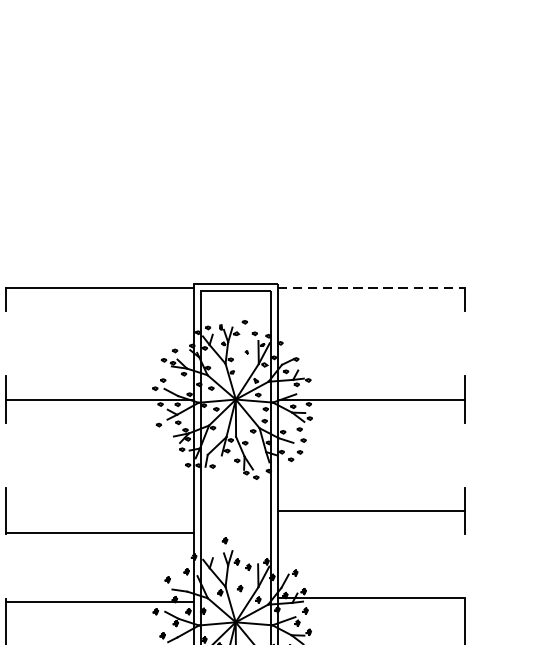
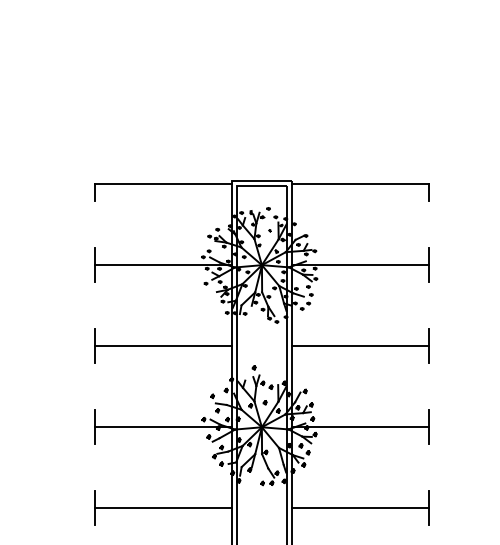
line: (372, 288) -> (361, 184), dashed -> solid
line: (100, 533) -> (163, 346), moved
line: (371, 597) -> (360, 427), moved
line: (100, 602) -> (163, 427), moved

